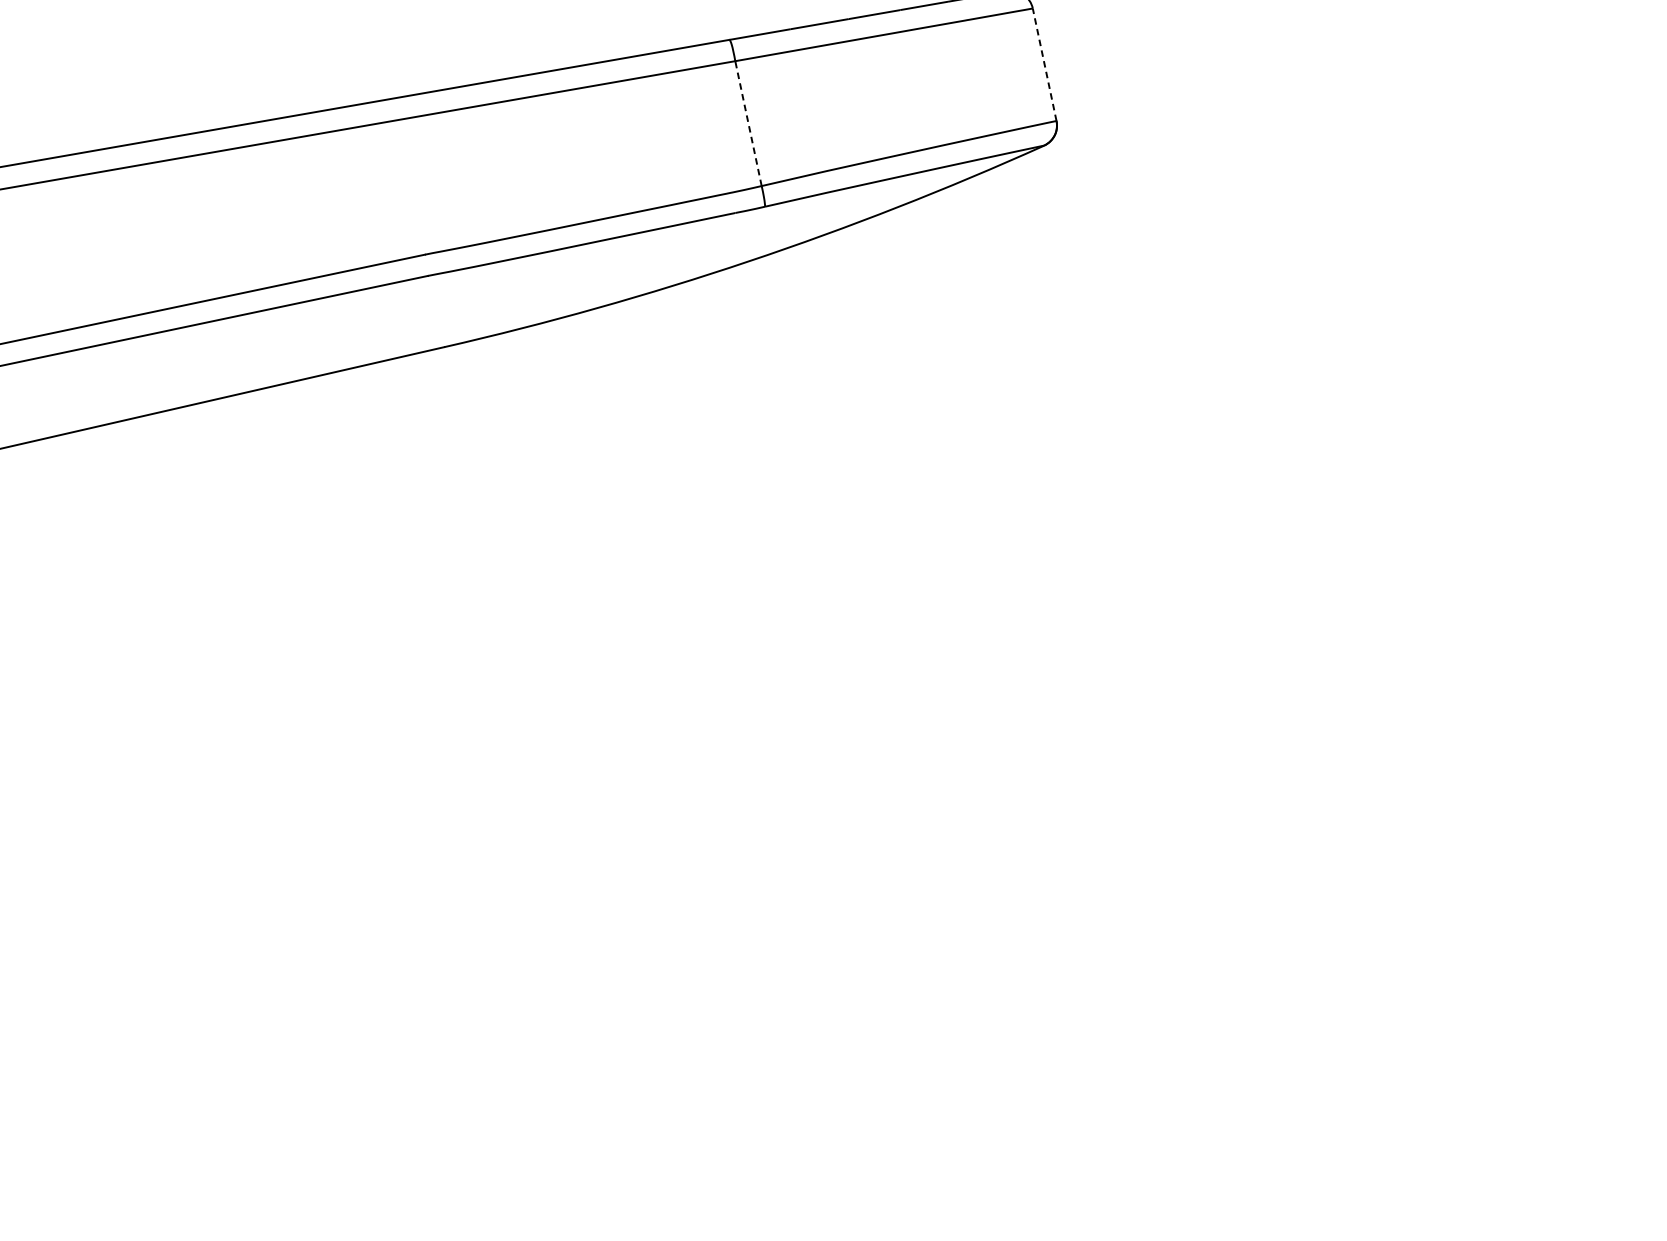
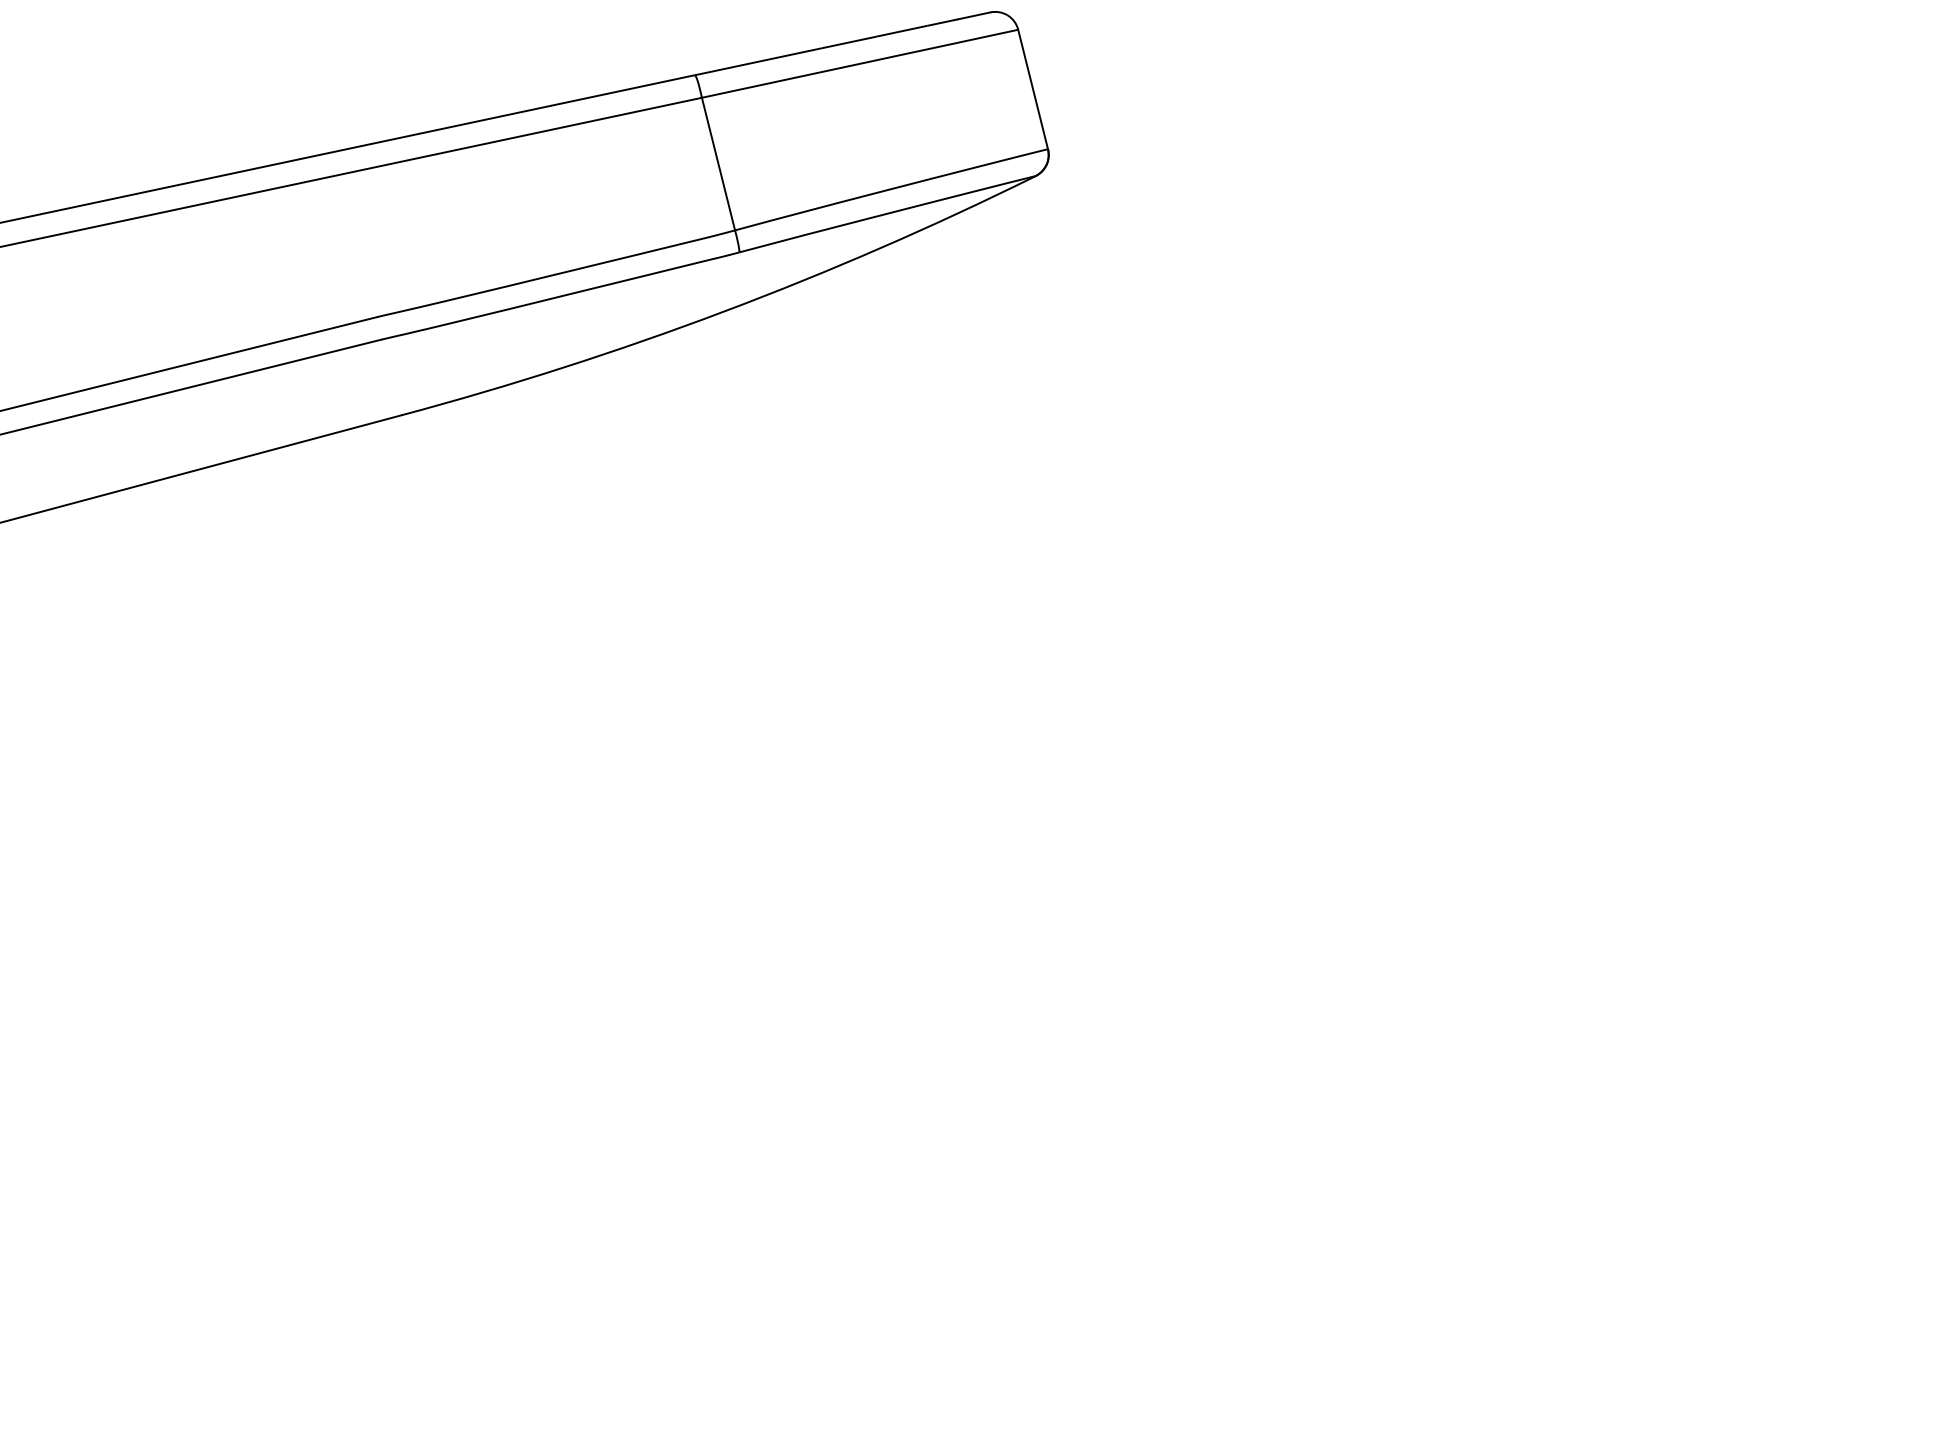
line: (1045, 64) -> (1033, 89), dashed -> solid
line: (748, 123) -> (718, 163), dashed -> solid

